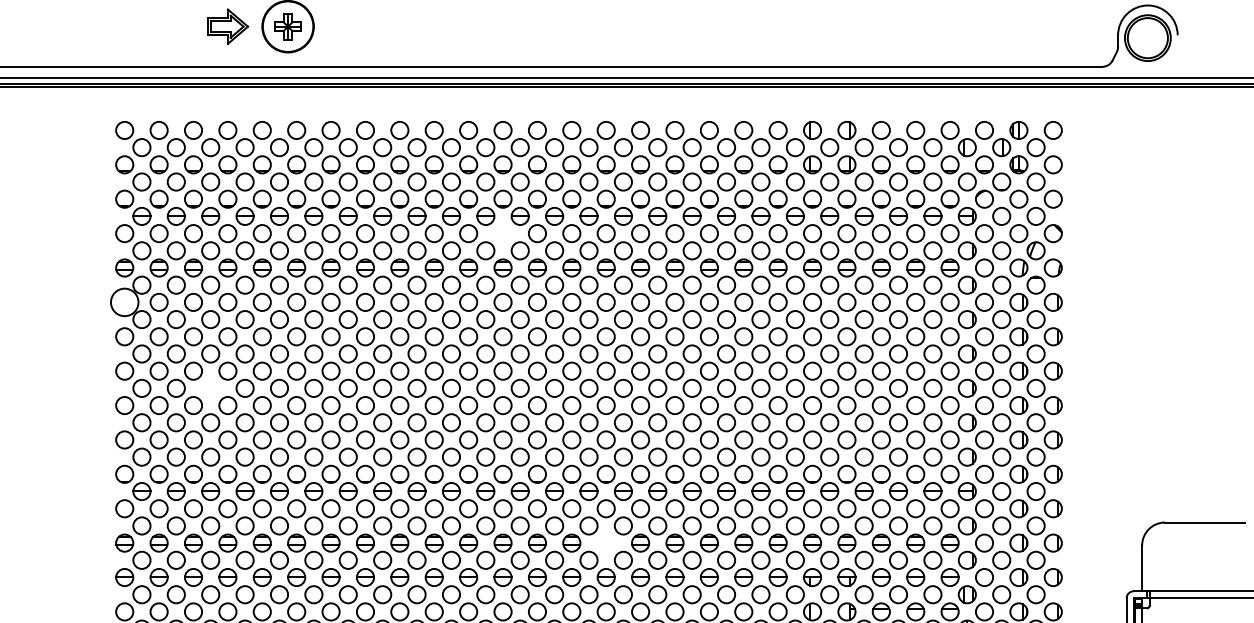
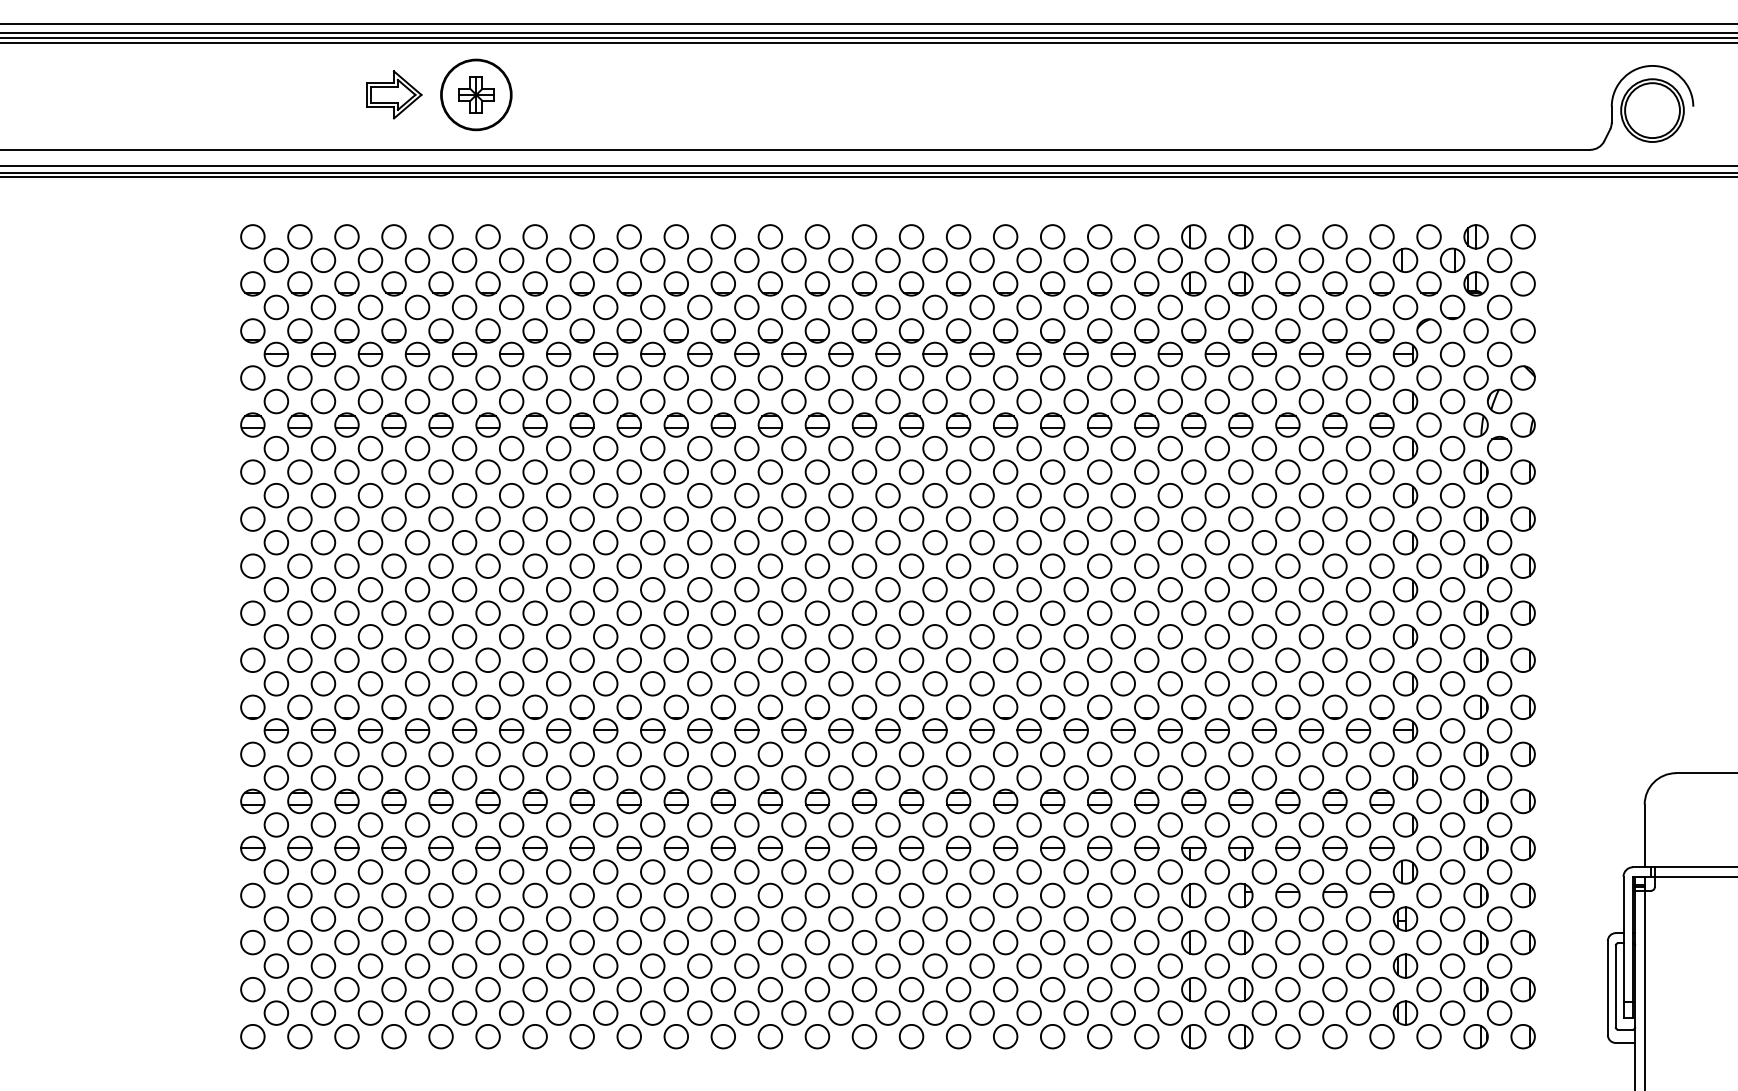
circle: (502, 233) -> (769, 377), added
circle: (124, 301) -> (252, 471), size x0.62
circle: (210, 388) -> (370, 589), added
part: (606, 543) -> (911, 801), added

